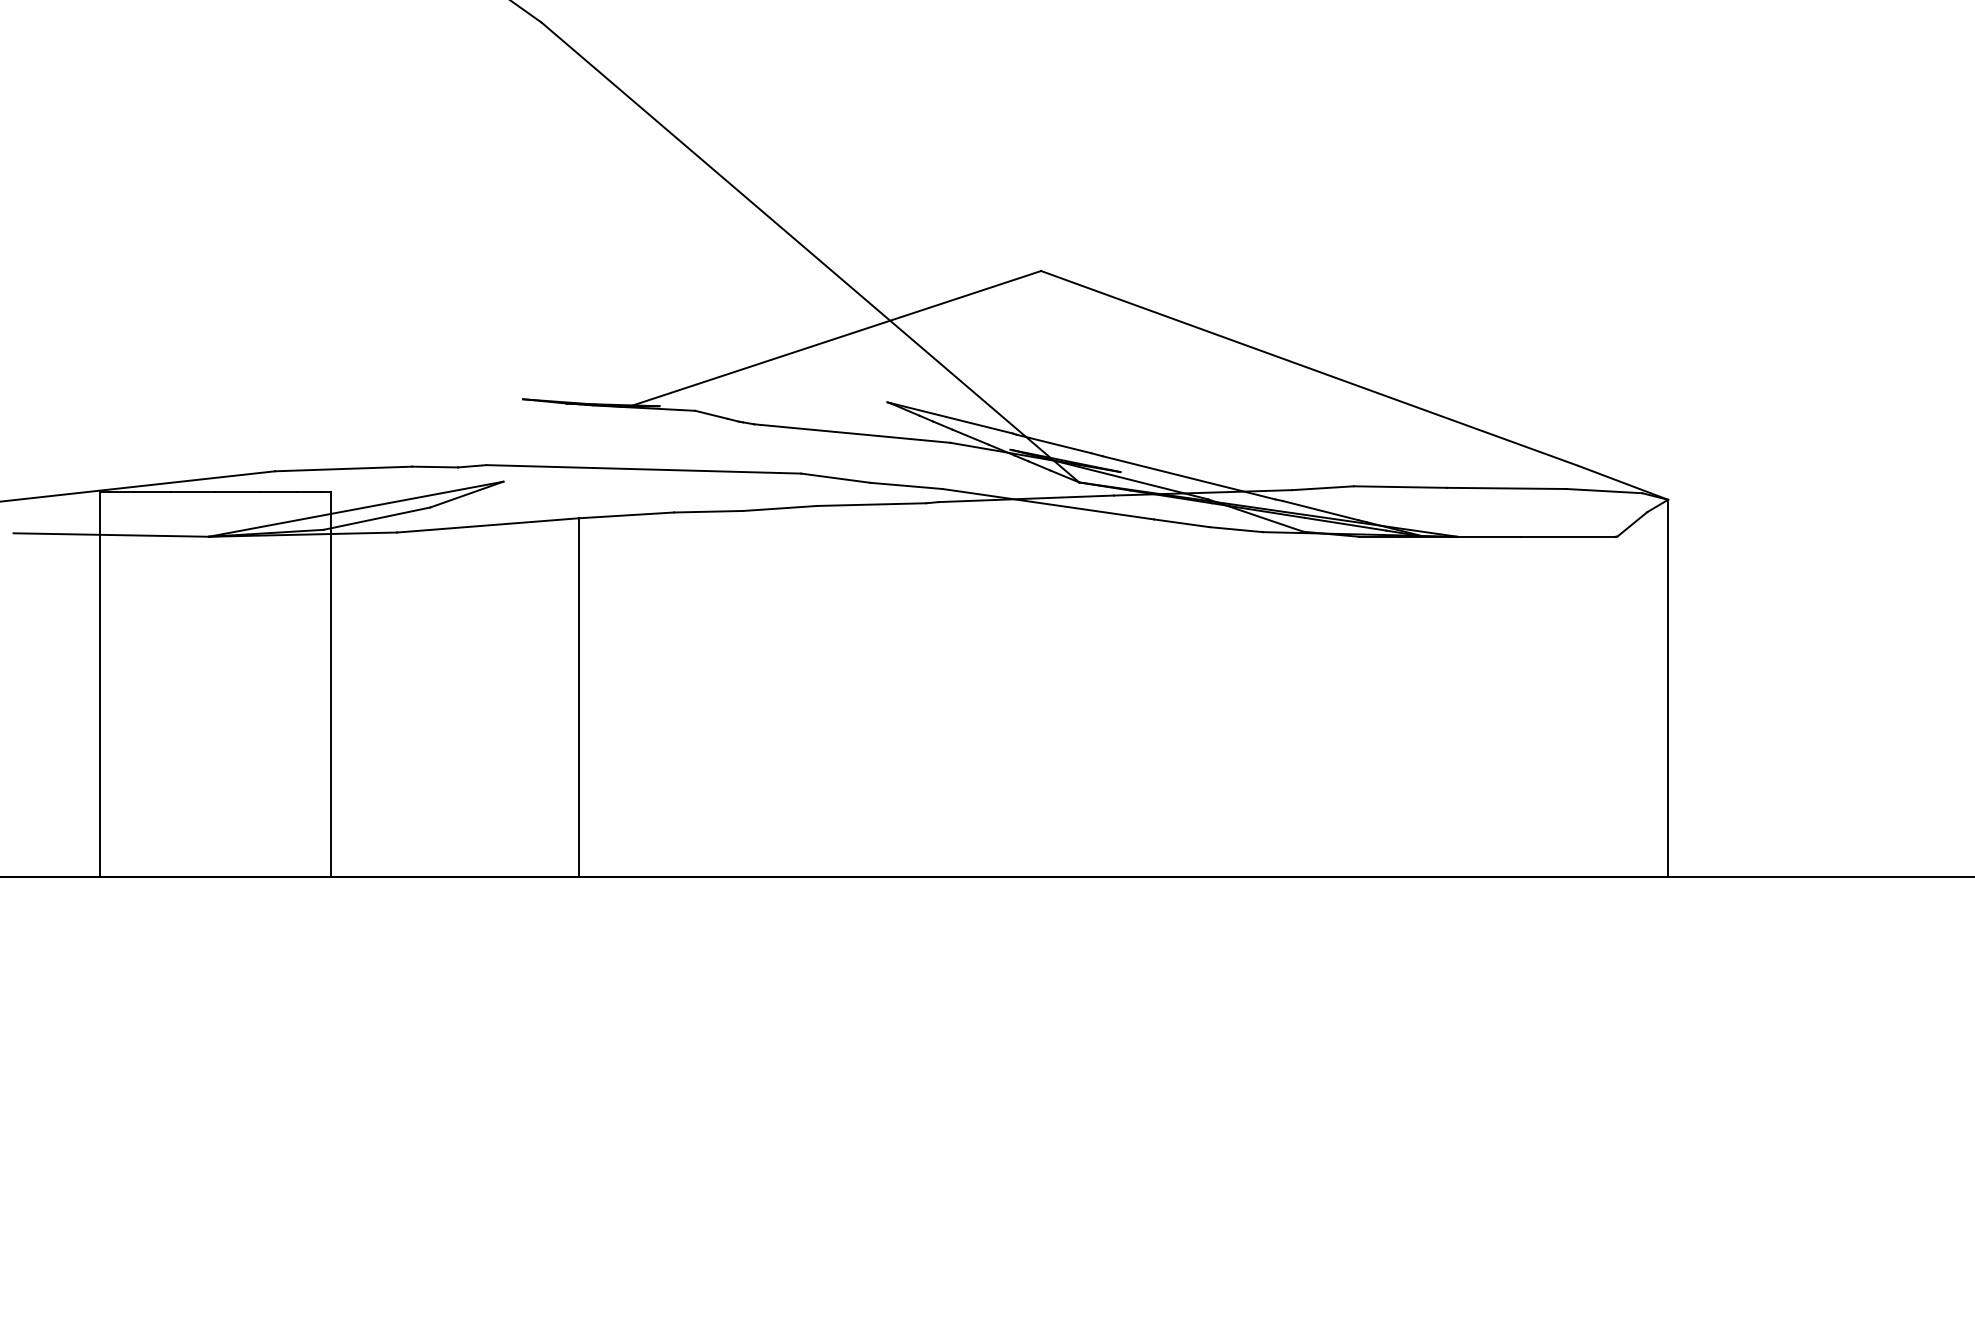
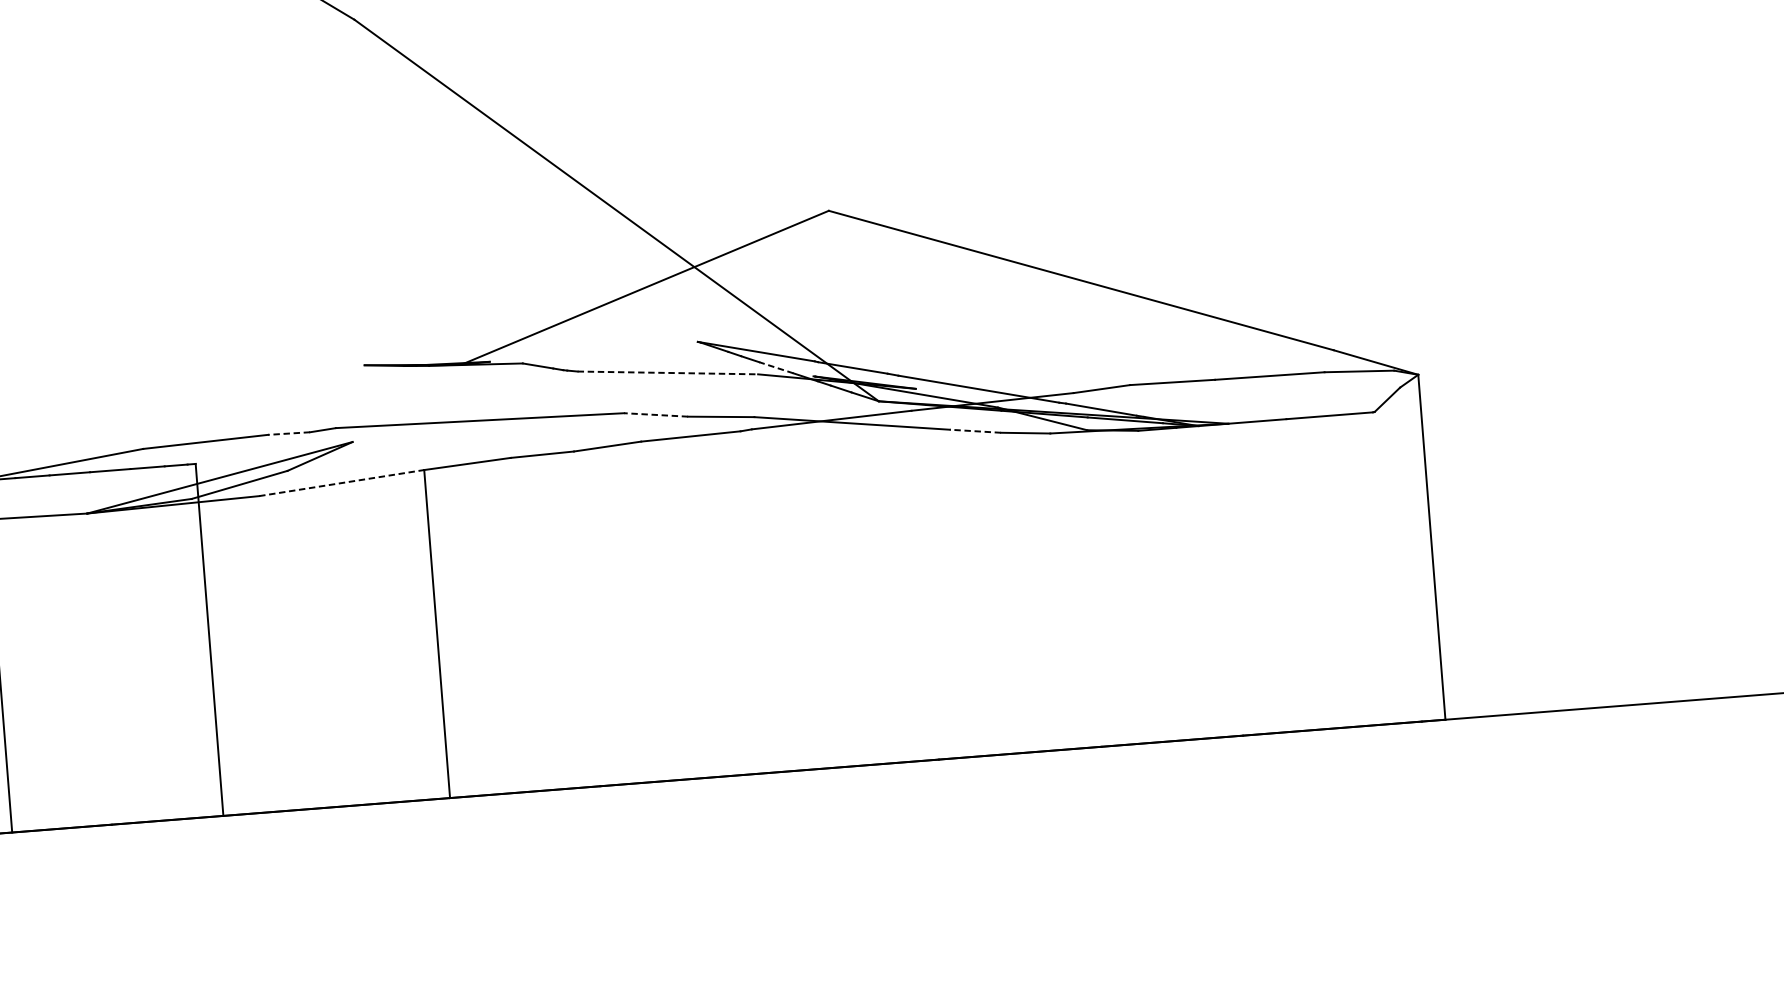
line: (852, 433) -> (668, 372), solid -> dashed
line: (970, 437) -> (776, 368), solid -> dashed
line: (435, 467) -> (289, 433), solid -> dashed
line: (835, 478) -> (655, 415), solid -> dashed
line: (1181, 523) -> (975, 431), solid -> dashed
line: (488, 525) -> (342, 483), solid -> dashed

